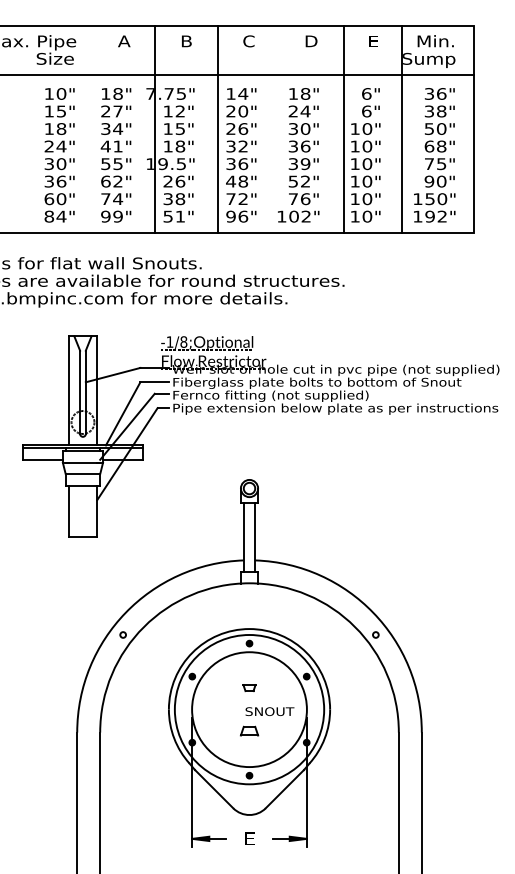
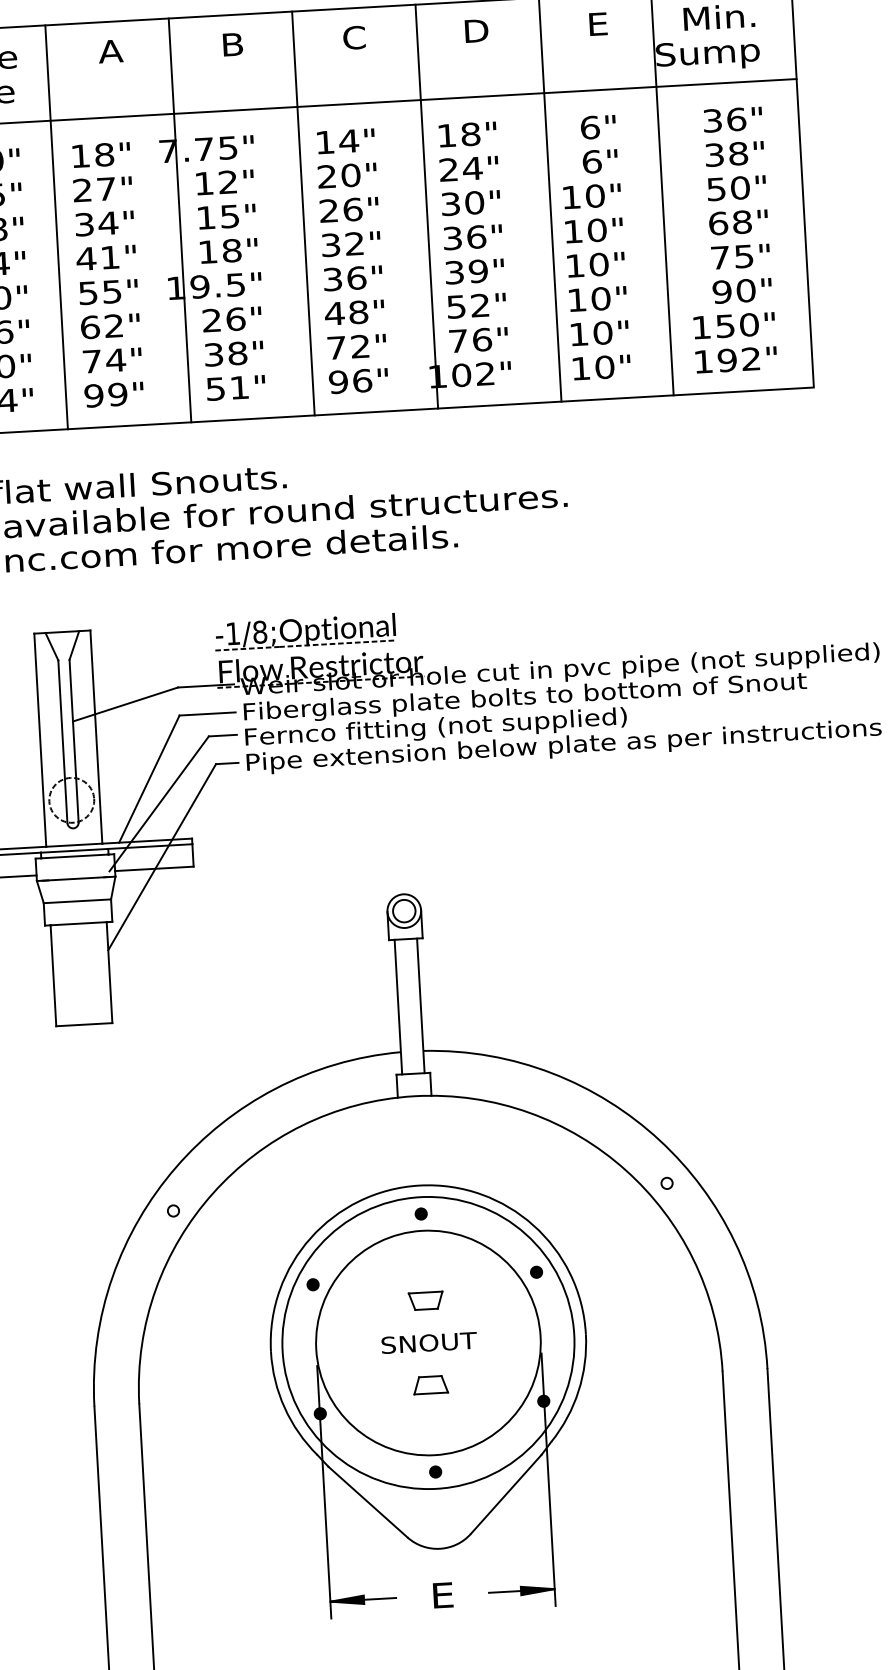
line: (91, 129) -> (56, 227), added
line: (281, 129) -> (427, 206), added
part: (249, 687) -> (425, 1299), size x1.43
text: (269, 711) -> (428, 1342), moved

